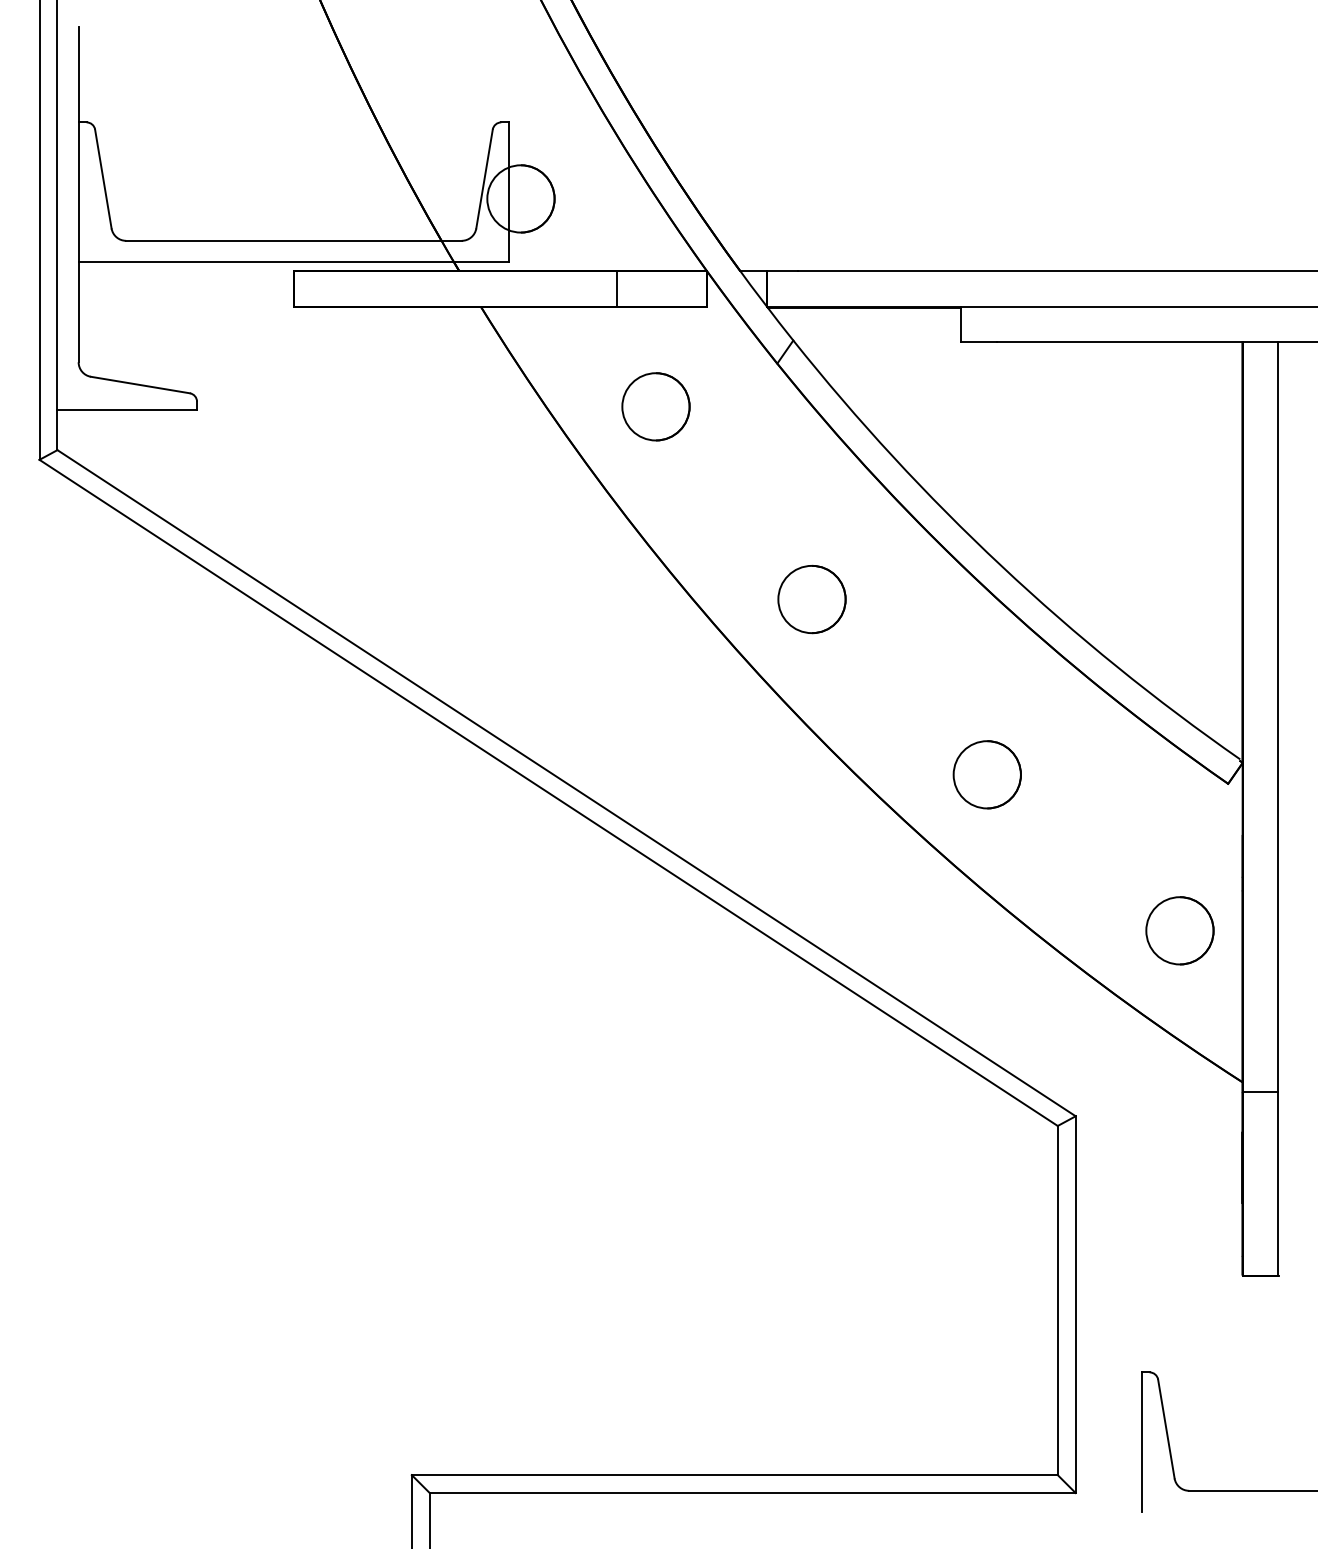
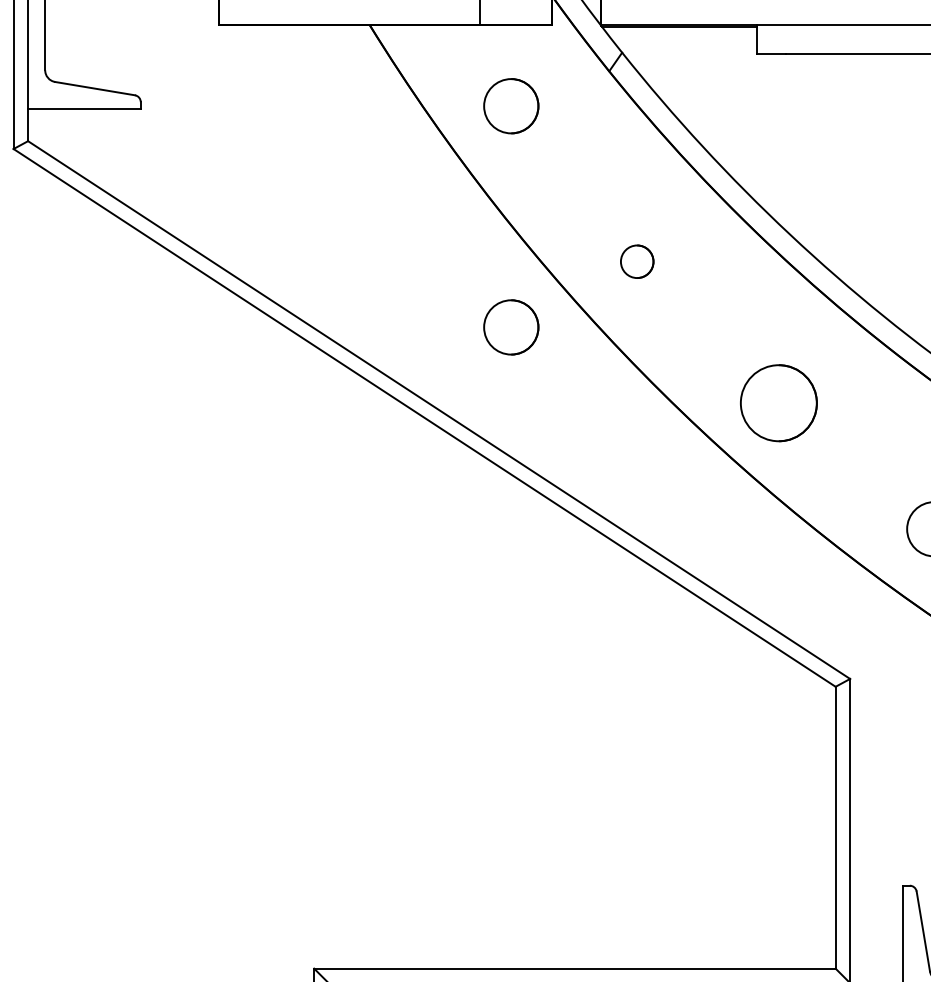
part: (811, 599) -> (636, 261), size x0.6
circle: (655, 680) -> (510, 327), added
circle: (986, 774) -> (778, 403), size x1.4

